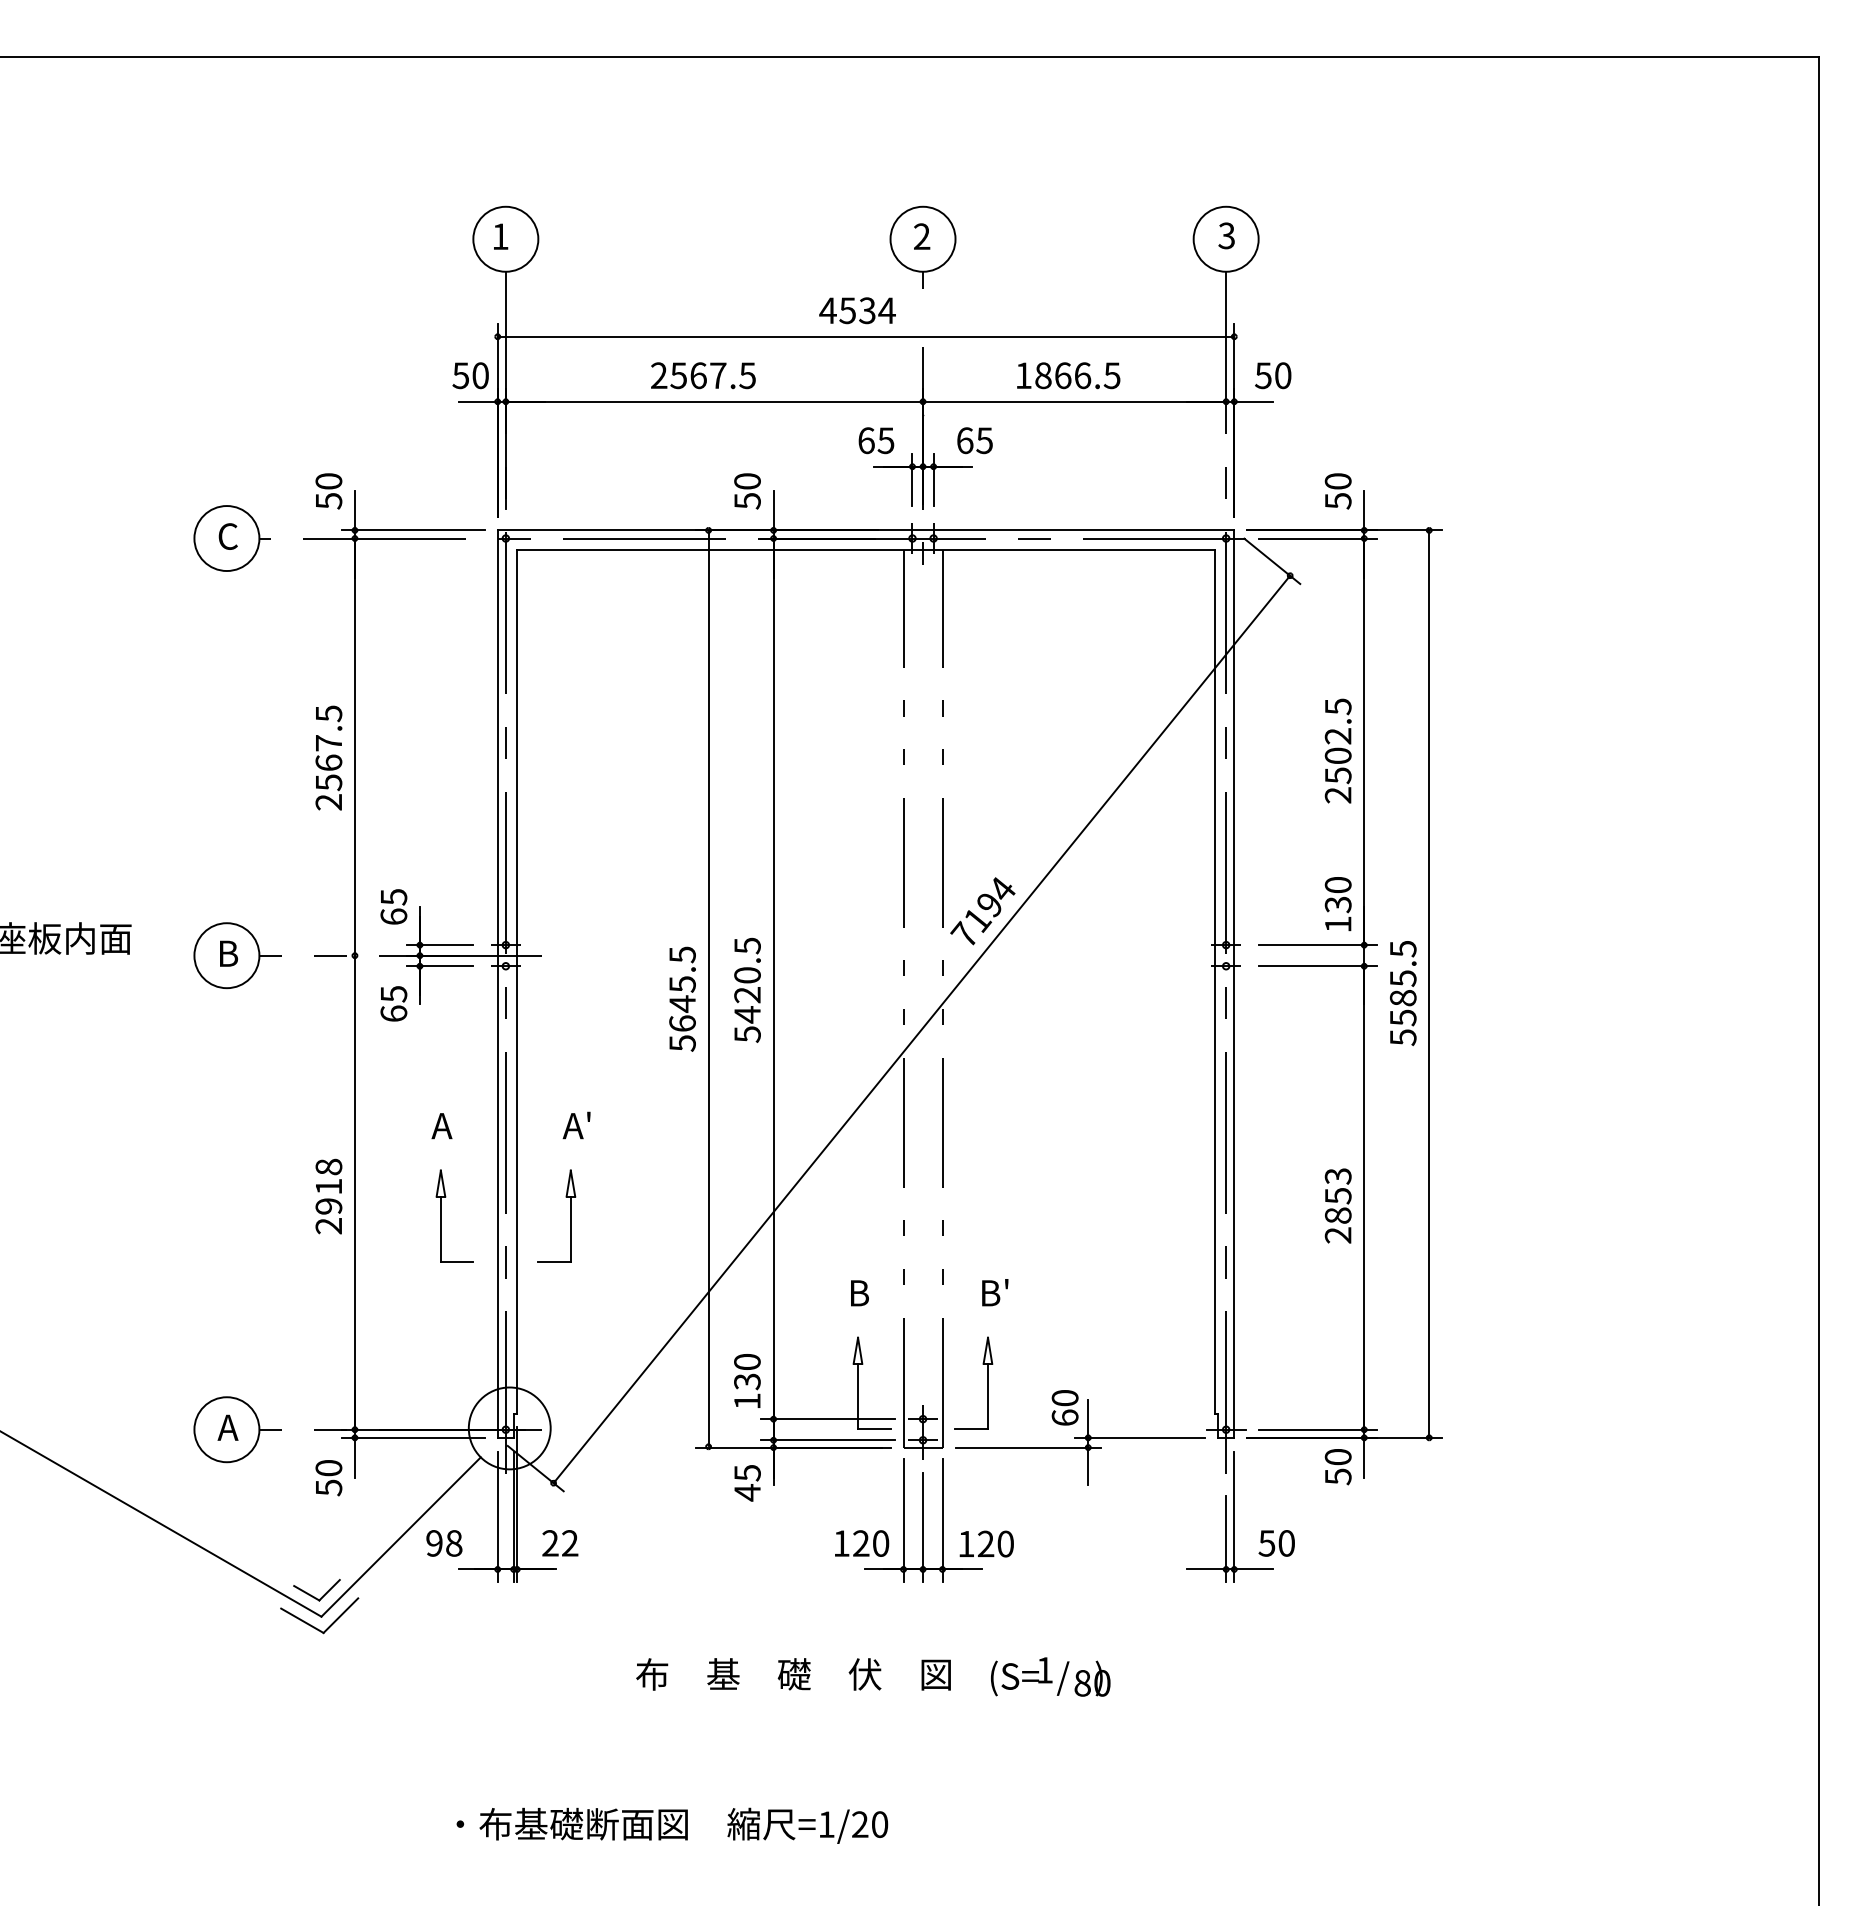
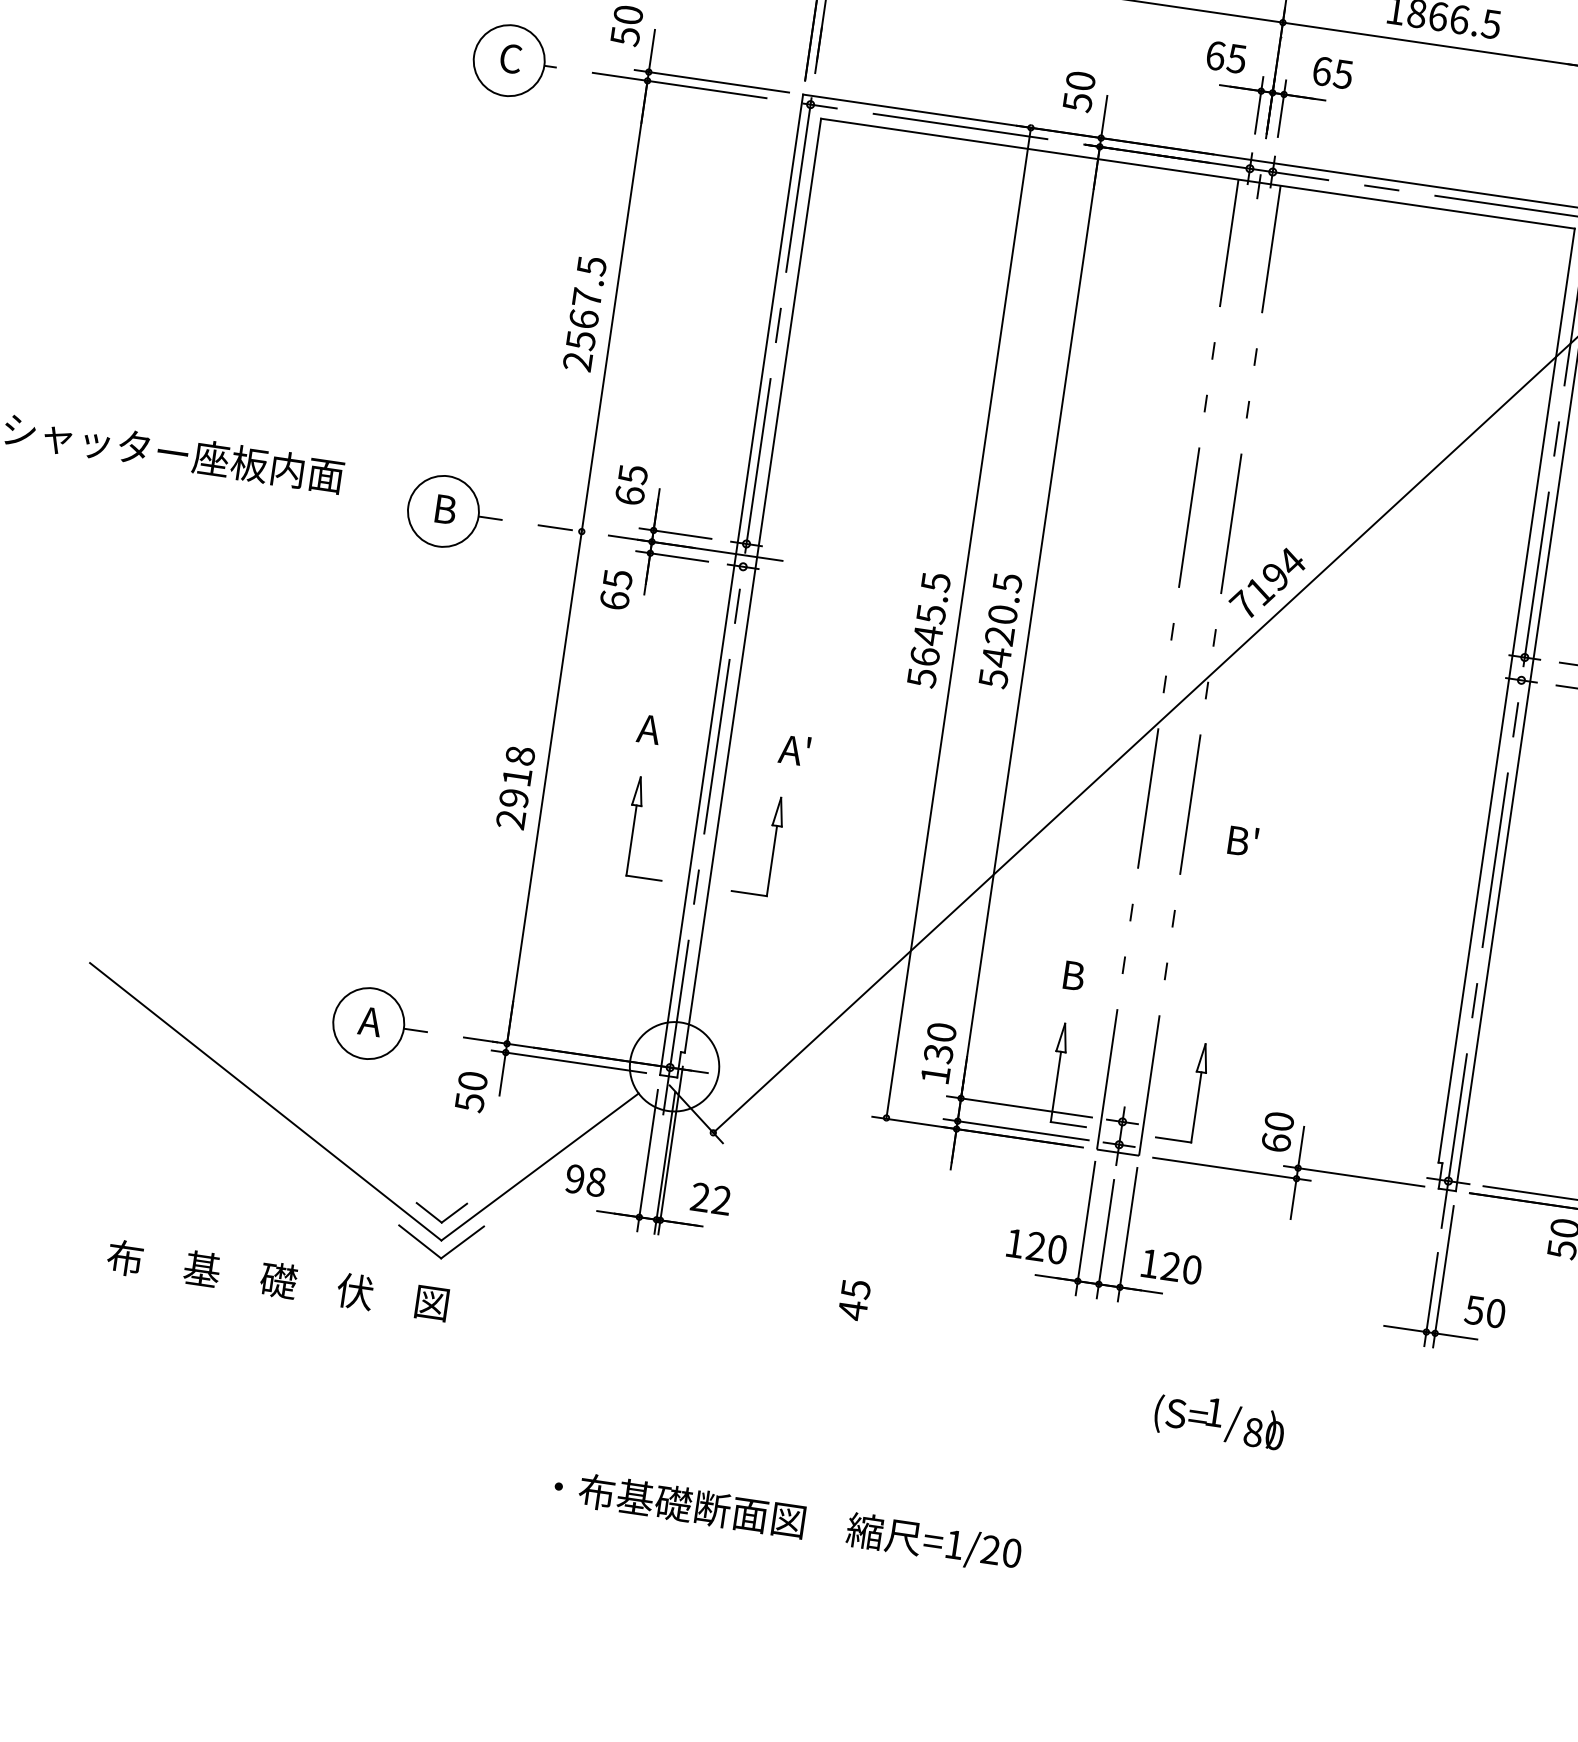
text: (995, 1292) -> (1243, 840), moved
text: (747, 1483) -> (854, 1300), moved
text: (793, 1674) -> (277, 1280), moved

